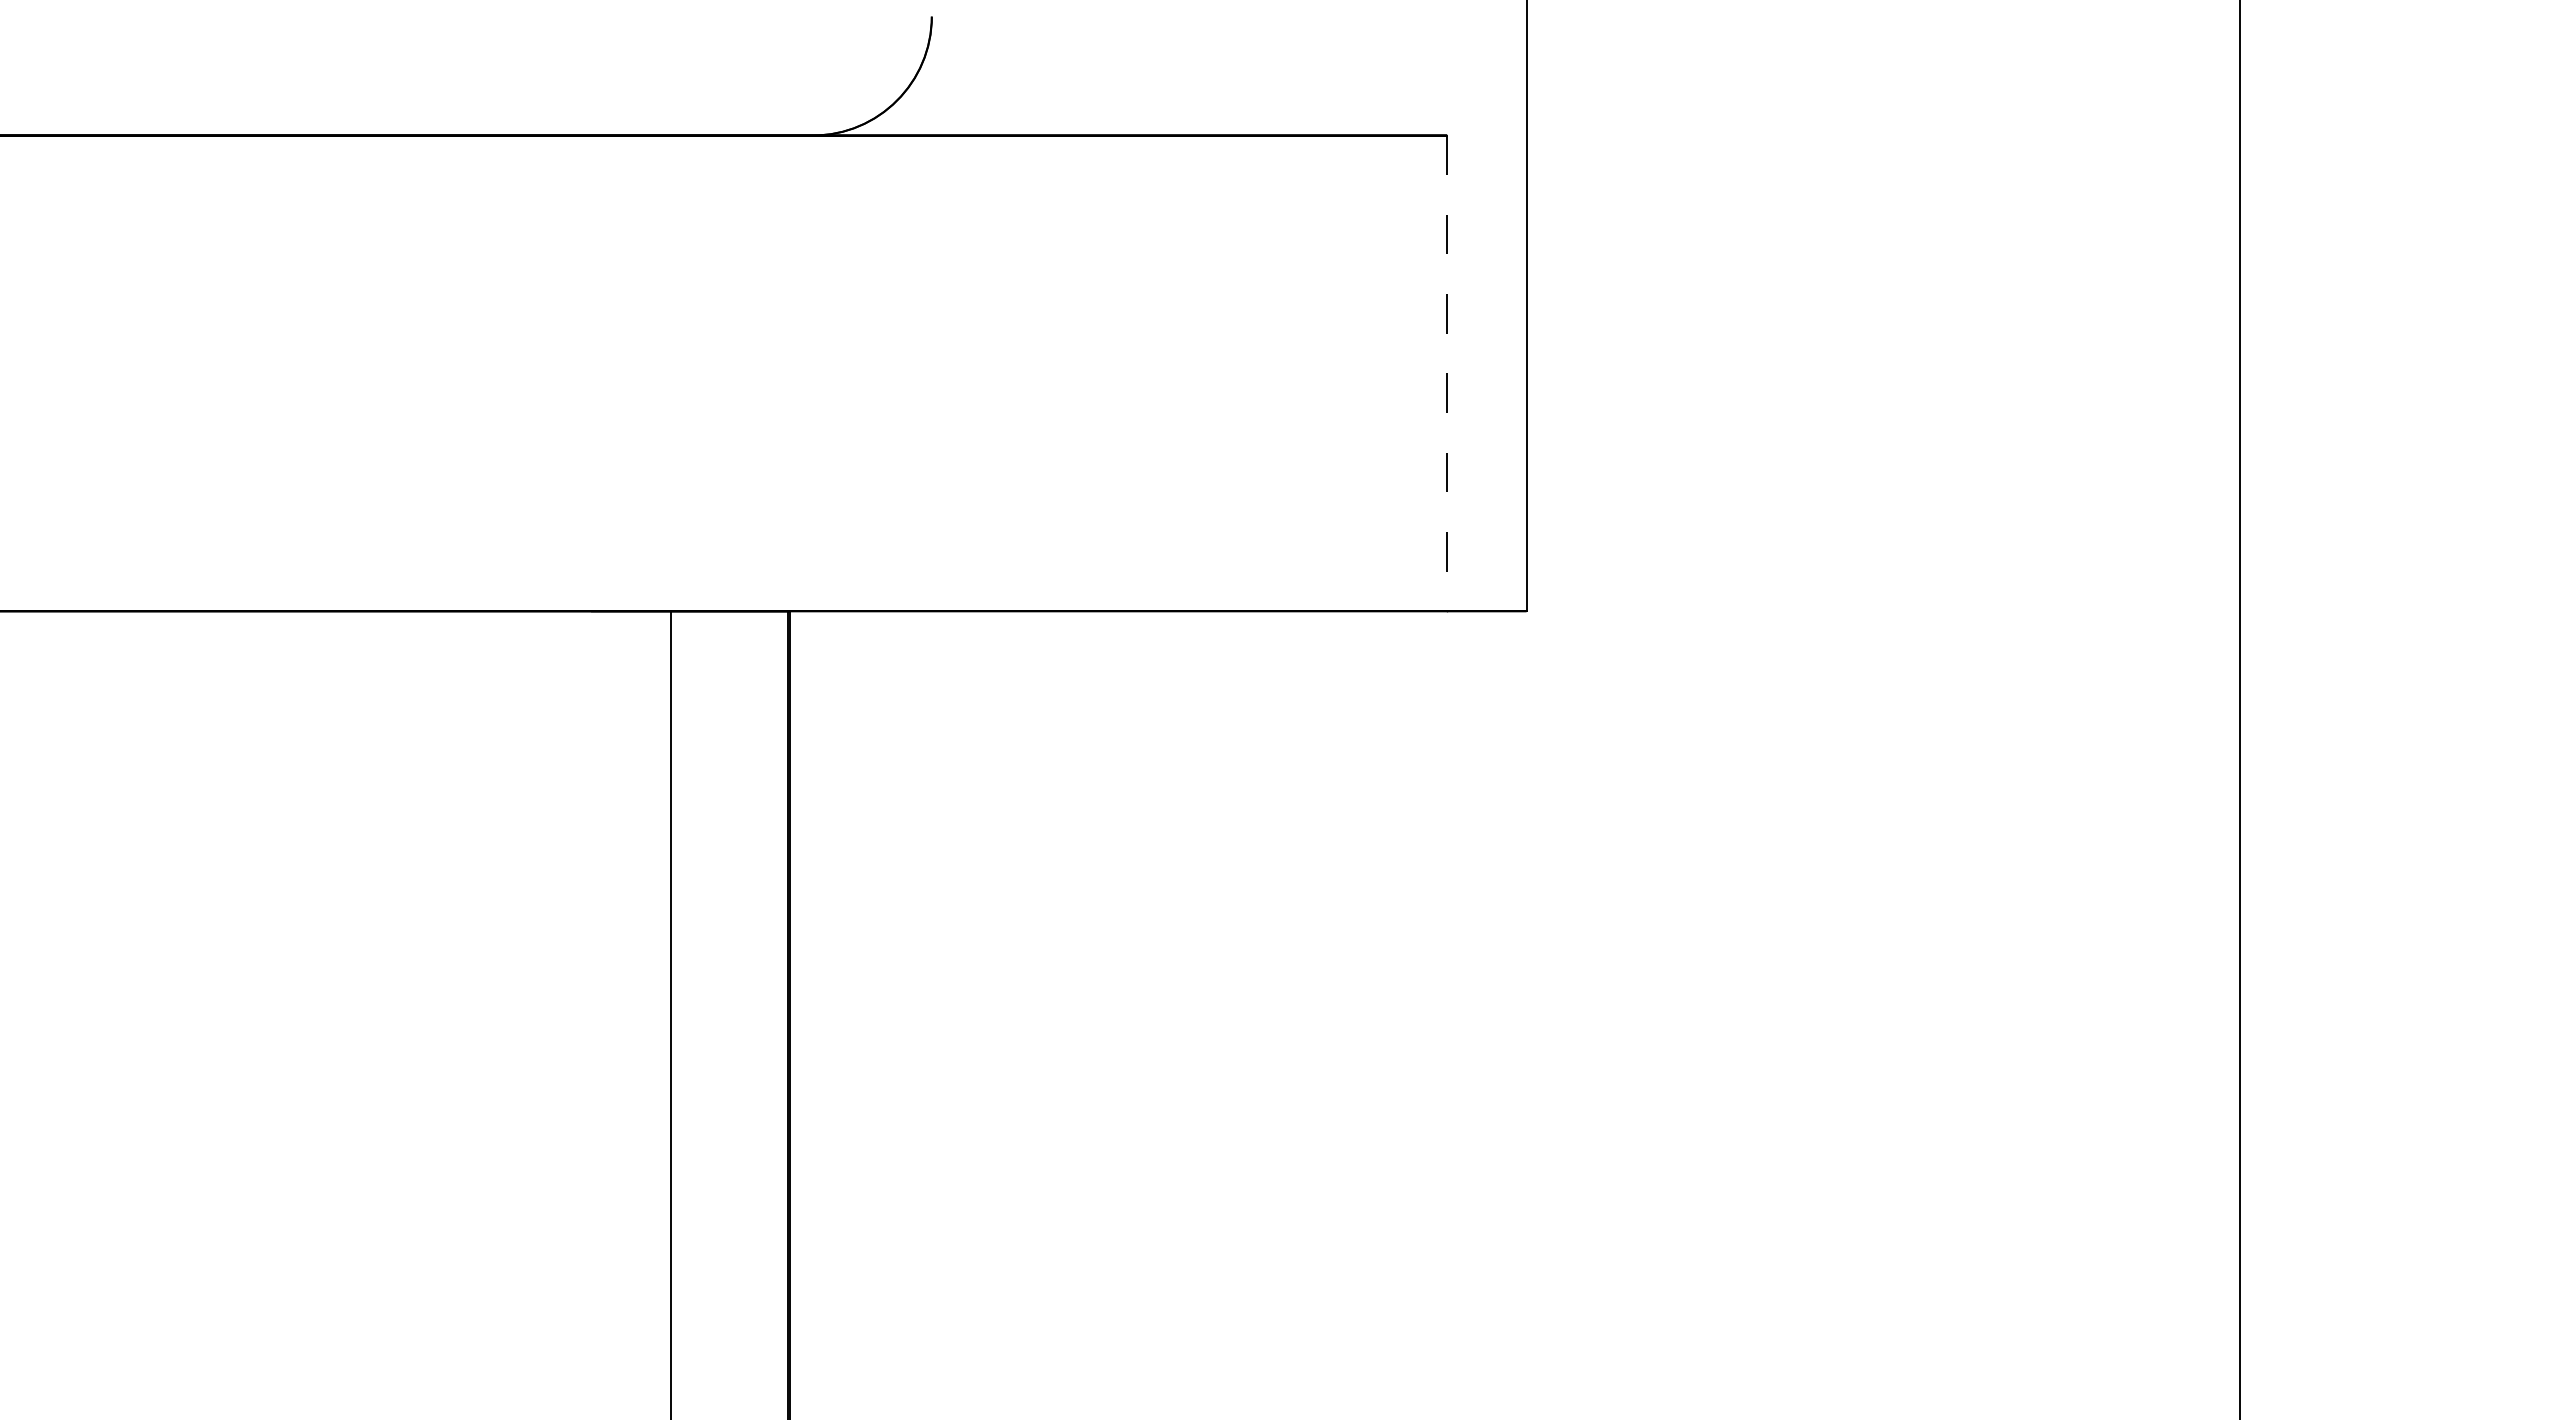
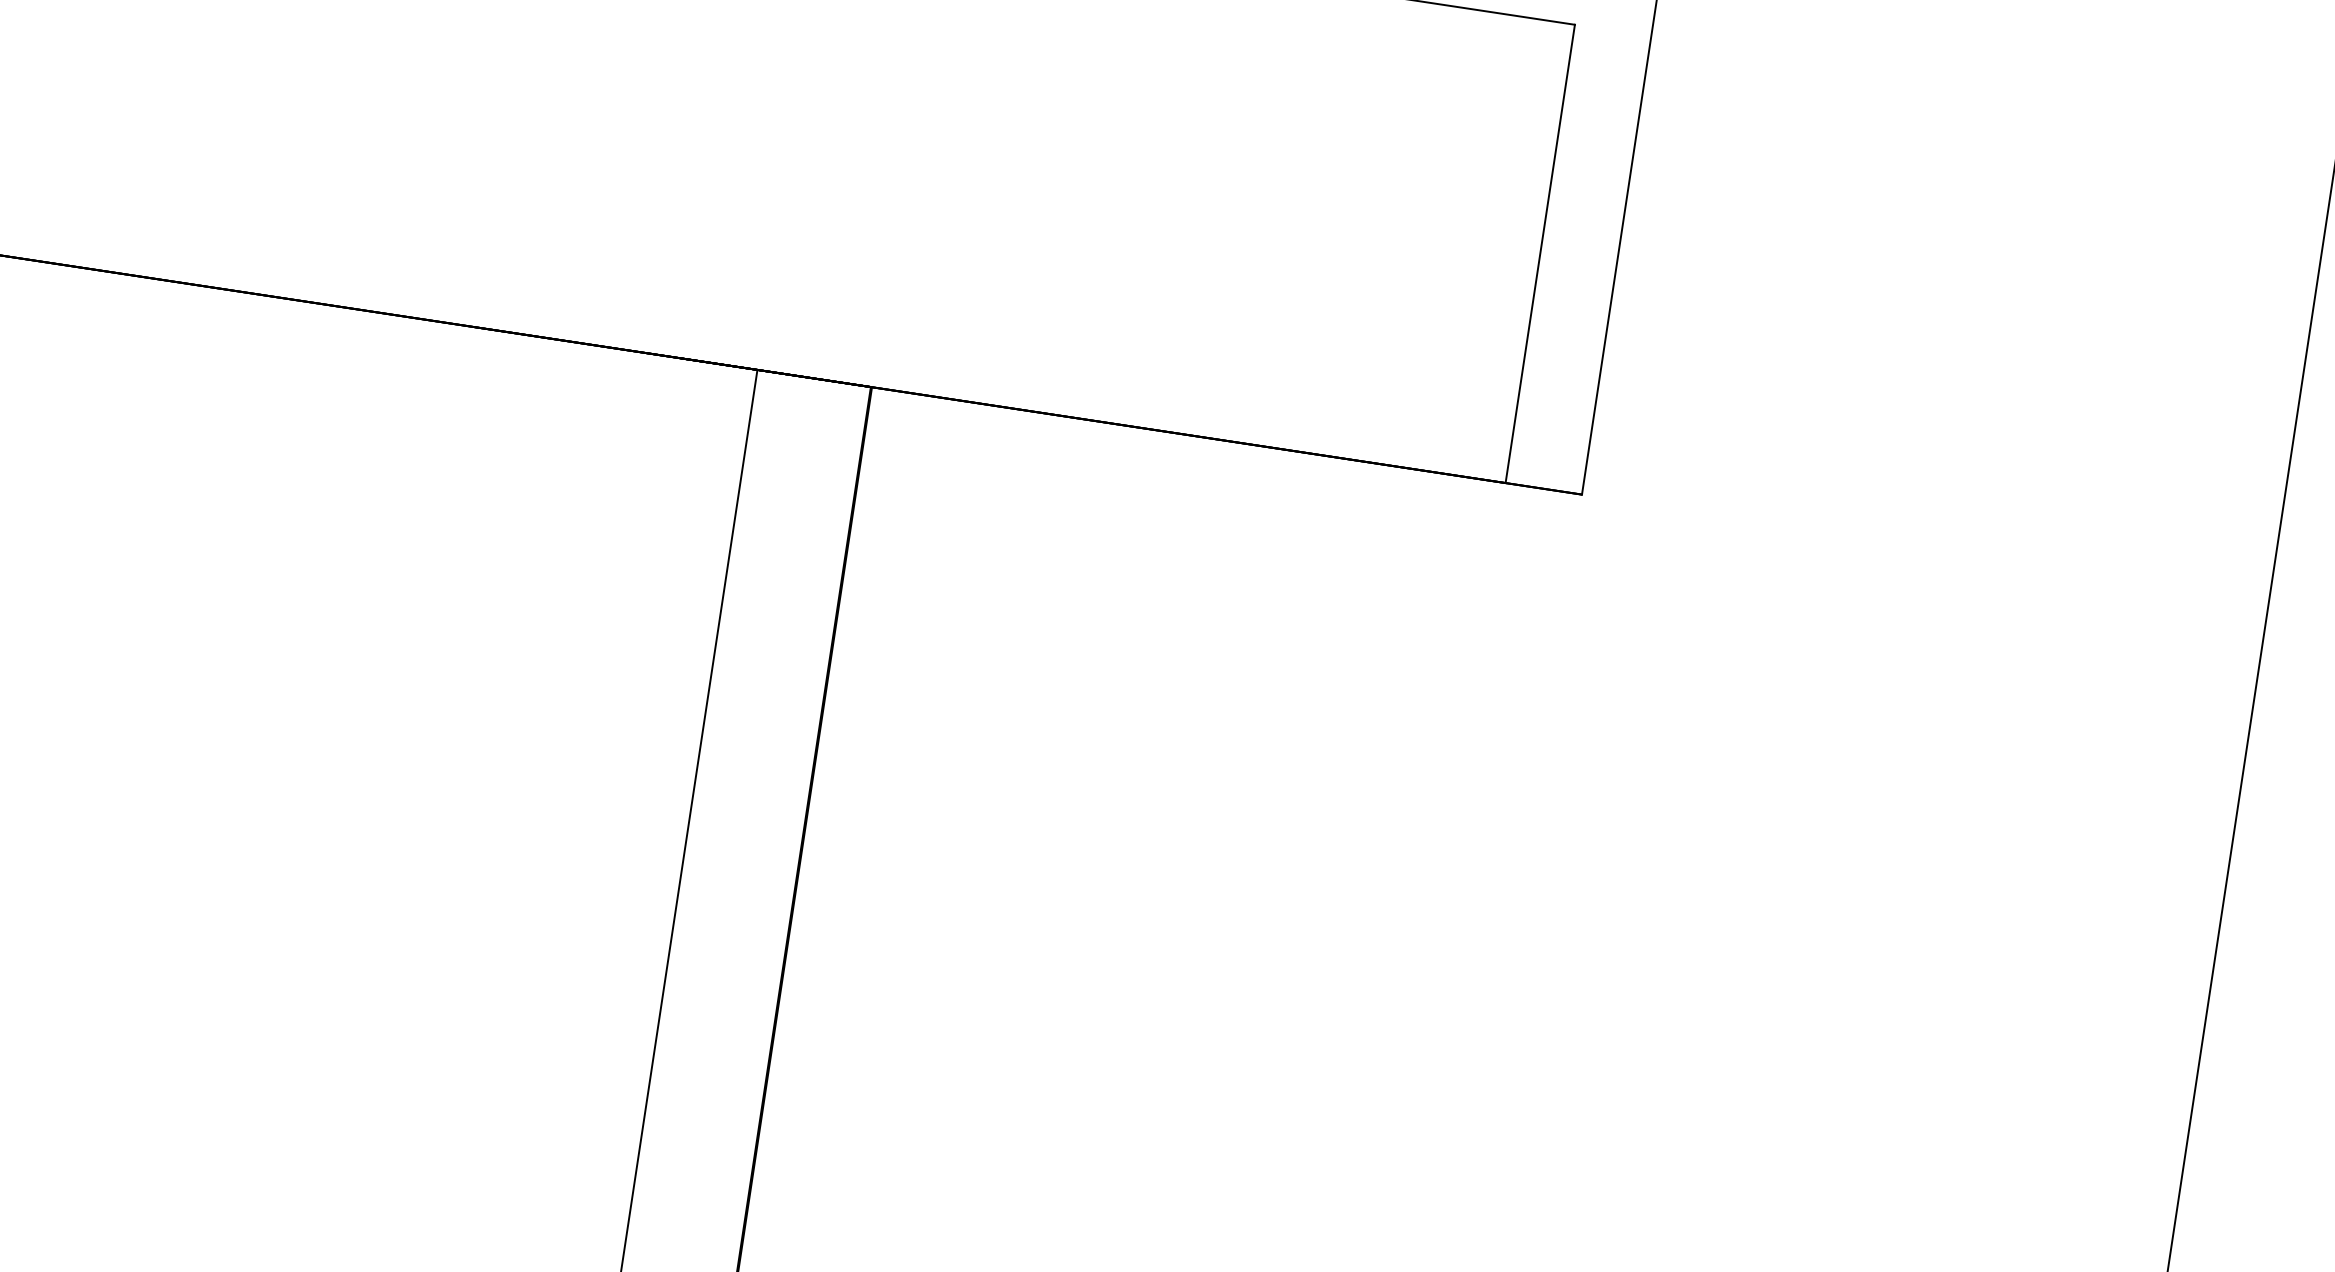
line: (1447, 373) -> (1540, 254), dashed -> solid

